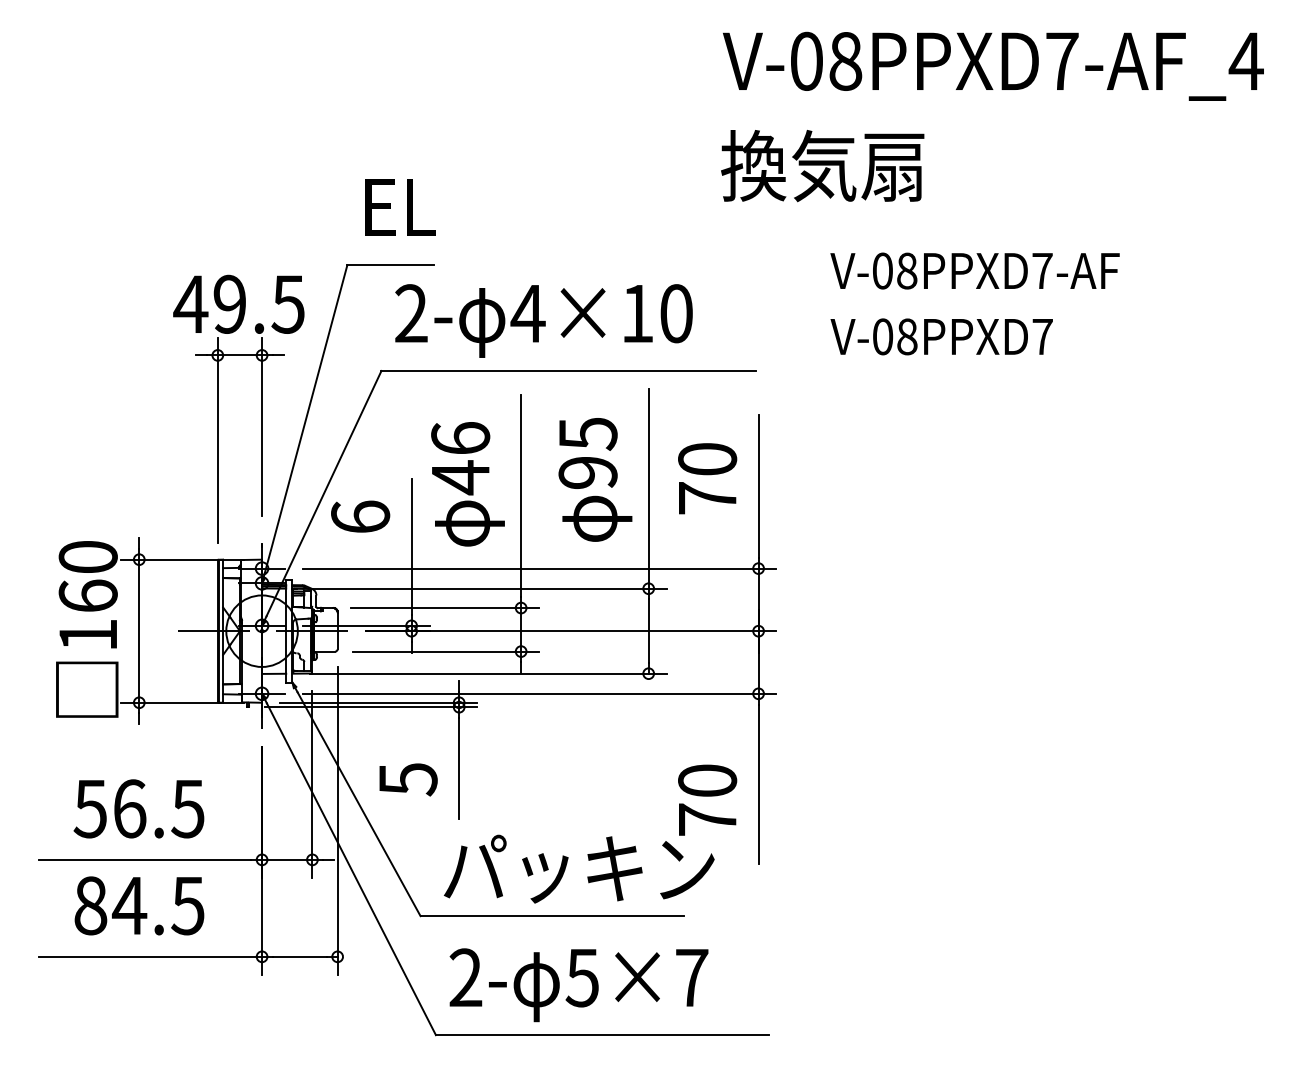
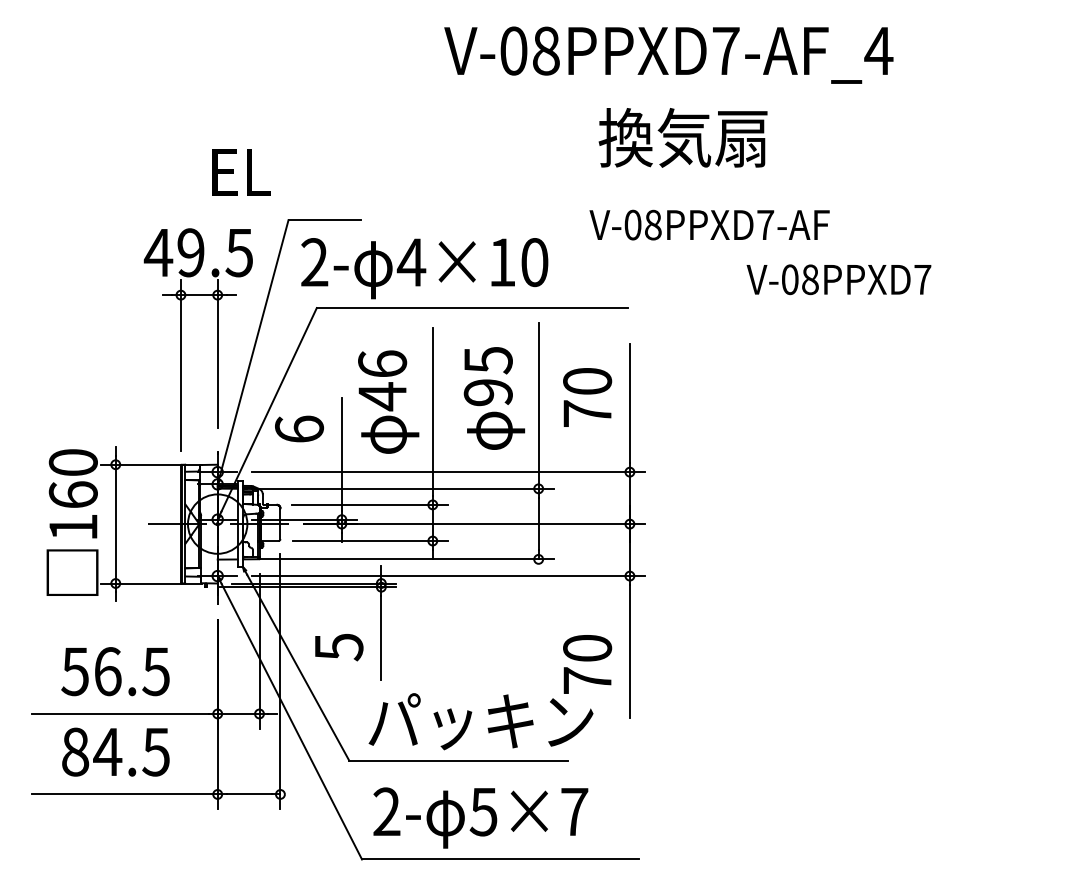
text: (992, 65) -> (668, 54), moved
text: (400, 207) -> (241, 172), moved
text: (974, 270) -> (709, 224), moved
text: (543, 320) -> (424, 268), moved
text: (941, 336) -> (838, 279), moved

